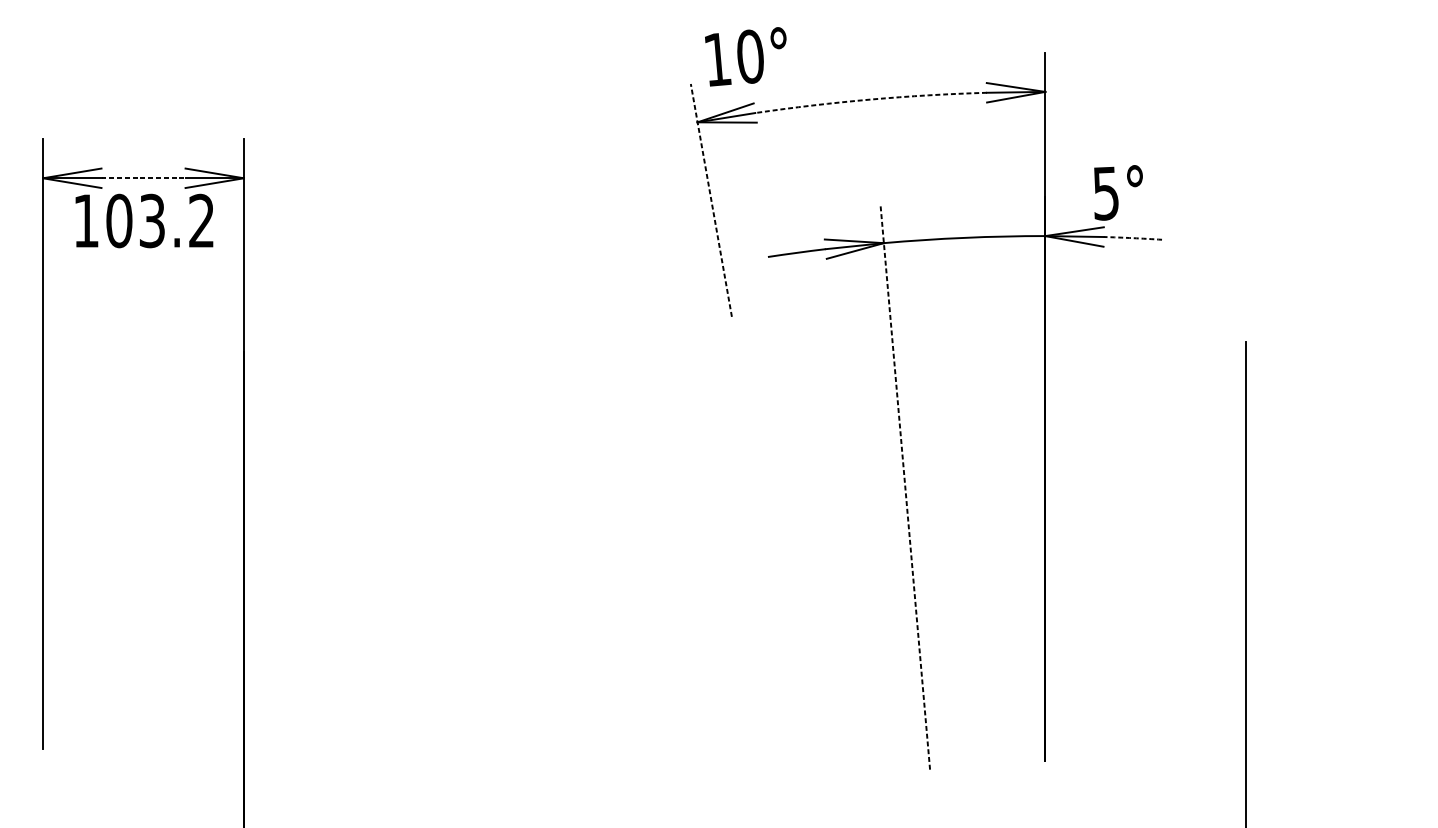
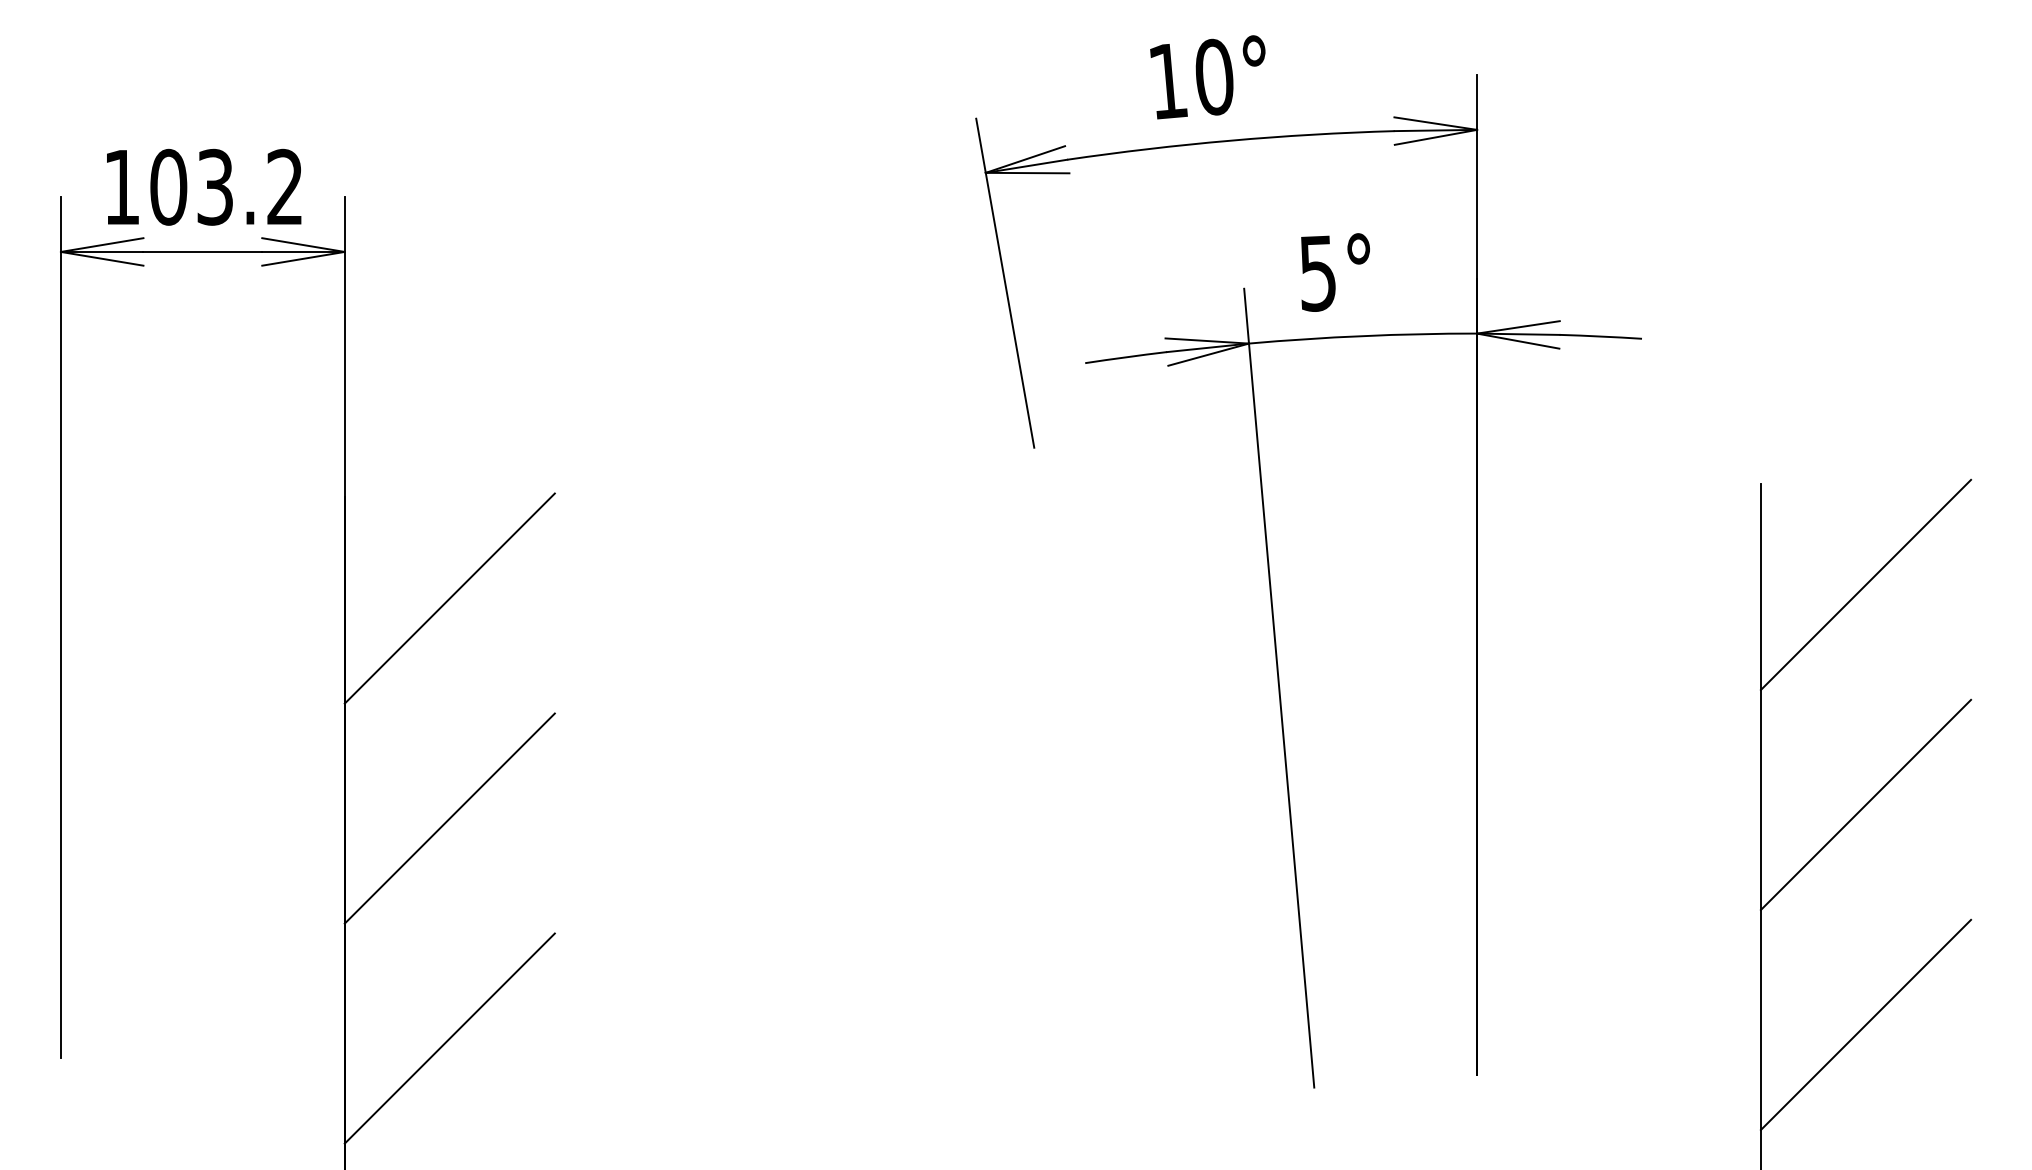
text: (745, 56) -> (1207, 77), moved
arc: (870, 99) -> (1230, 140), dashed -> solid
line: (143, 177) -> (203, 251), dashed -> solid
text: (1118, 192) -> (1335, 272), moved
line: (711, 199) -> (1005, 282), dashed -> solid
text: (144, 220) -> (204, 186), moved
arc: (1132, 238) -> (1600, 336), dashed -> solid
line: (1320, 413) -> (1865, 584), added
line: (318, 423) -> (449, 598), added
line: (905, 487) -> (1279, 688), dashed -> solid
line: (1320, 569) -> (1865, 804), added
line: (318, 579) -> (449, 818), added
line: (1320, 725) -> (1865, 1024), added
line: (318, 734) -> (449, 1038), added

